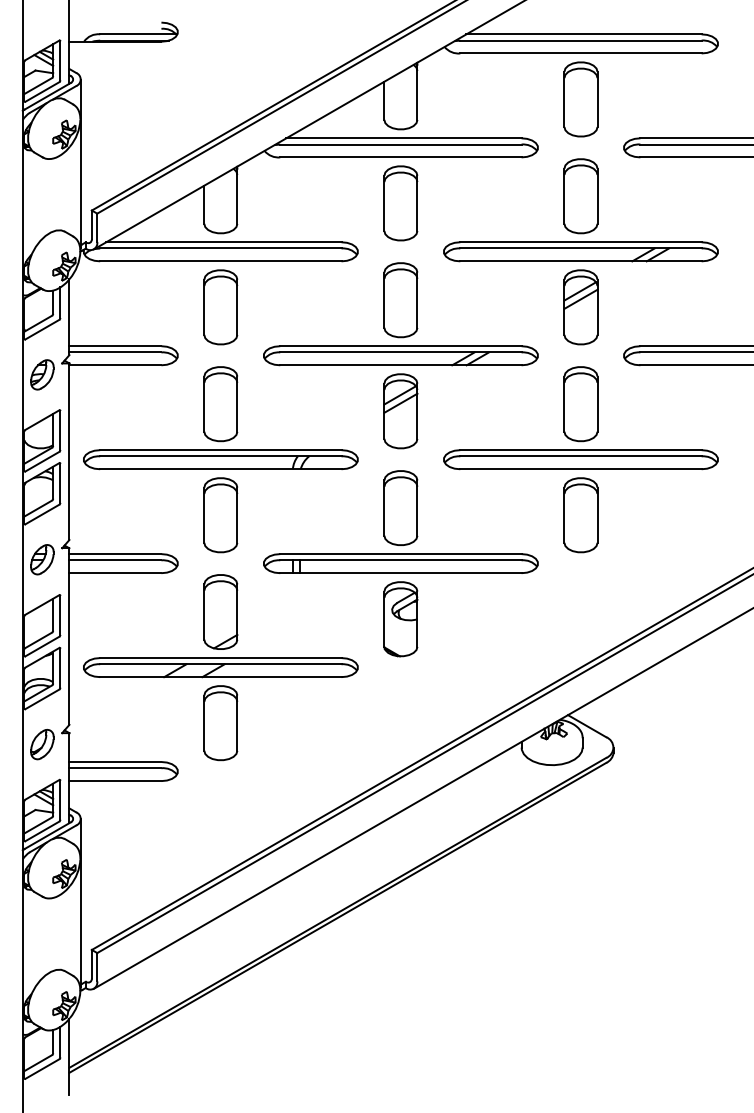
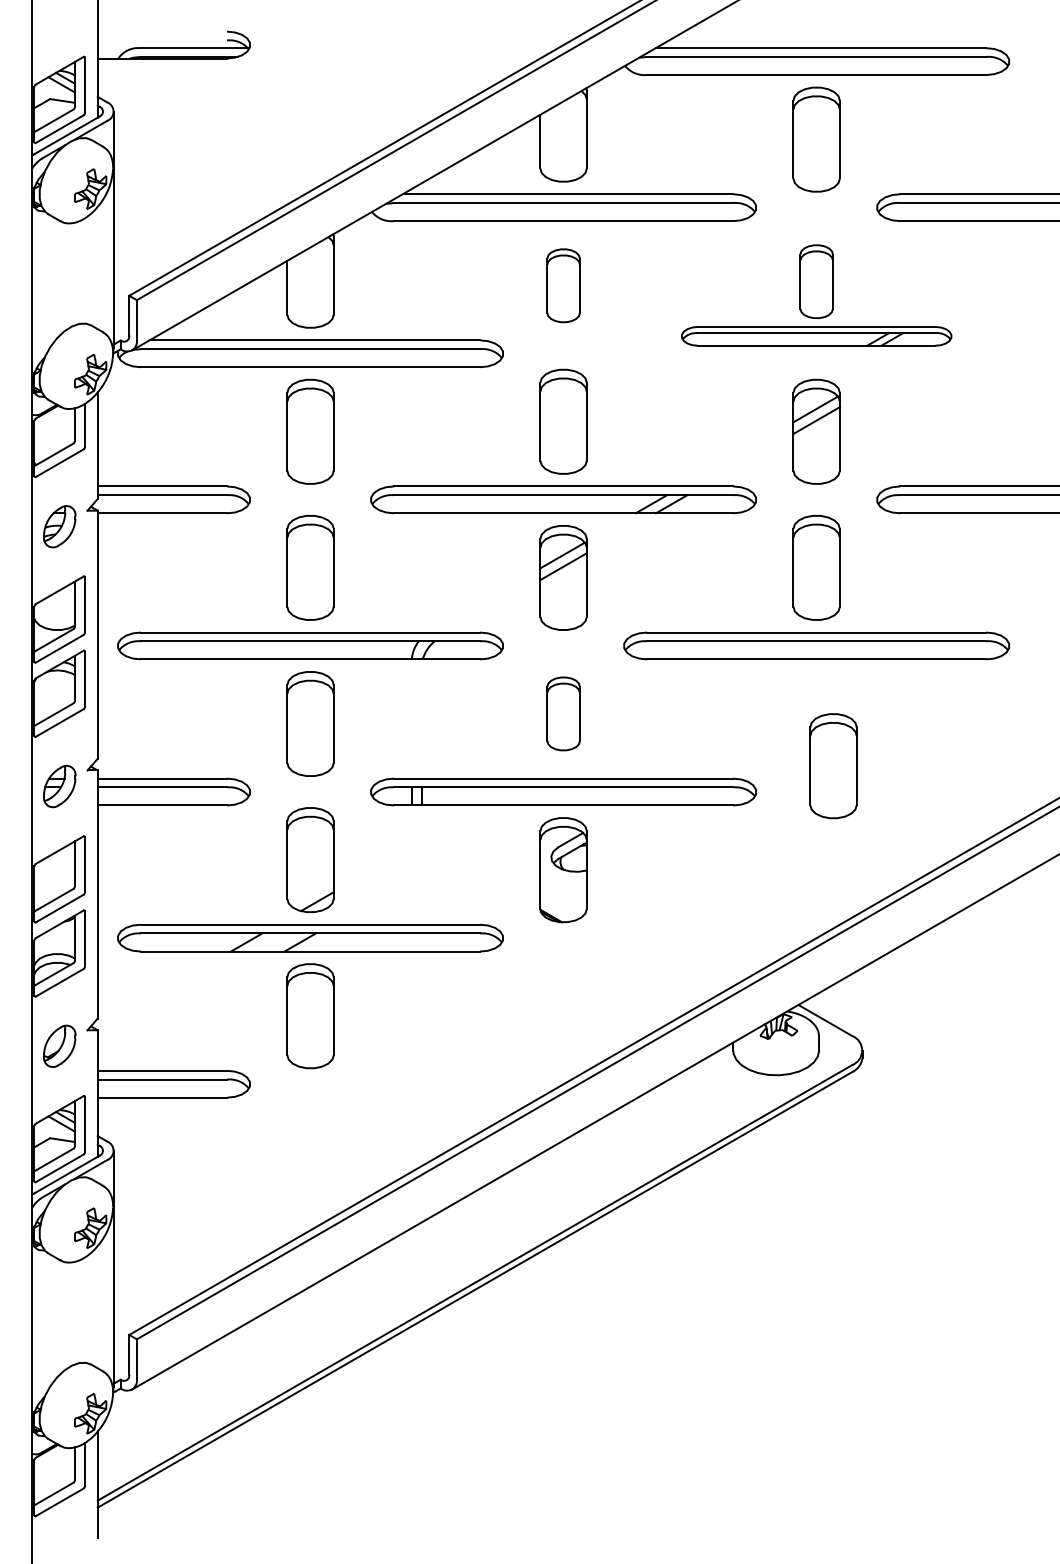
part: (400, 203) -> (563, 285), size x0.7
part: (580, 210) -> (815, 295), size x0.7
part: (400, 507) -> (563, 713), size x0.7
part: (580, 515) -> (832, 766), moved

